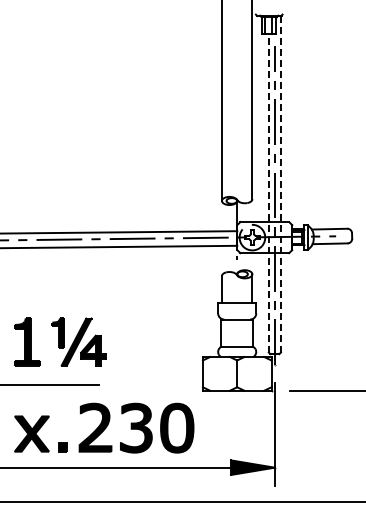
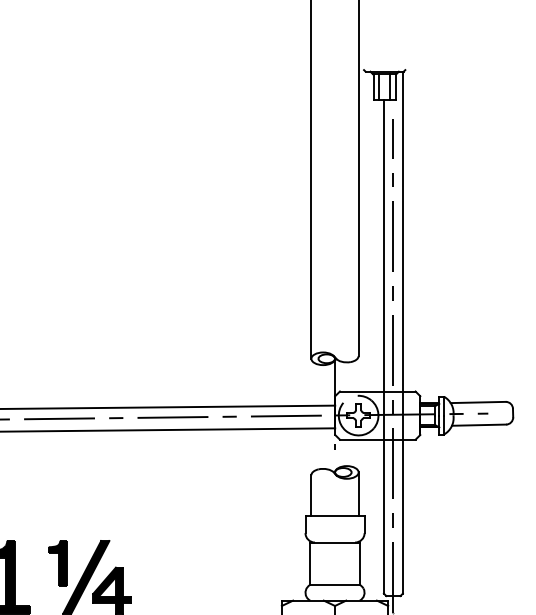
line: (280, 184) -> (402, 333), dashed -> solid
line: (268, 192) -> (383, 345), dashed -> solid

